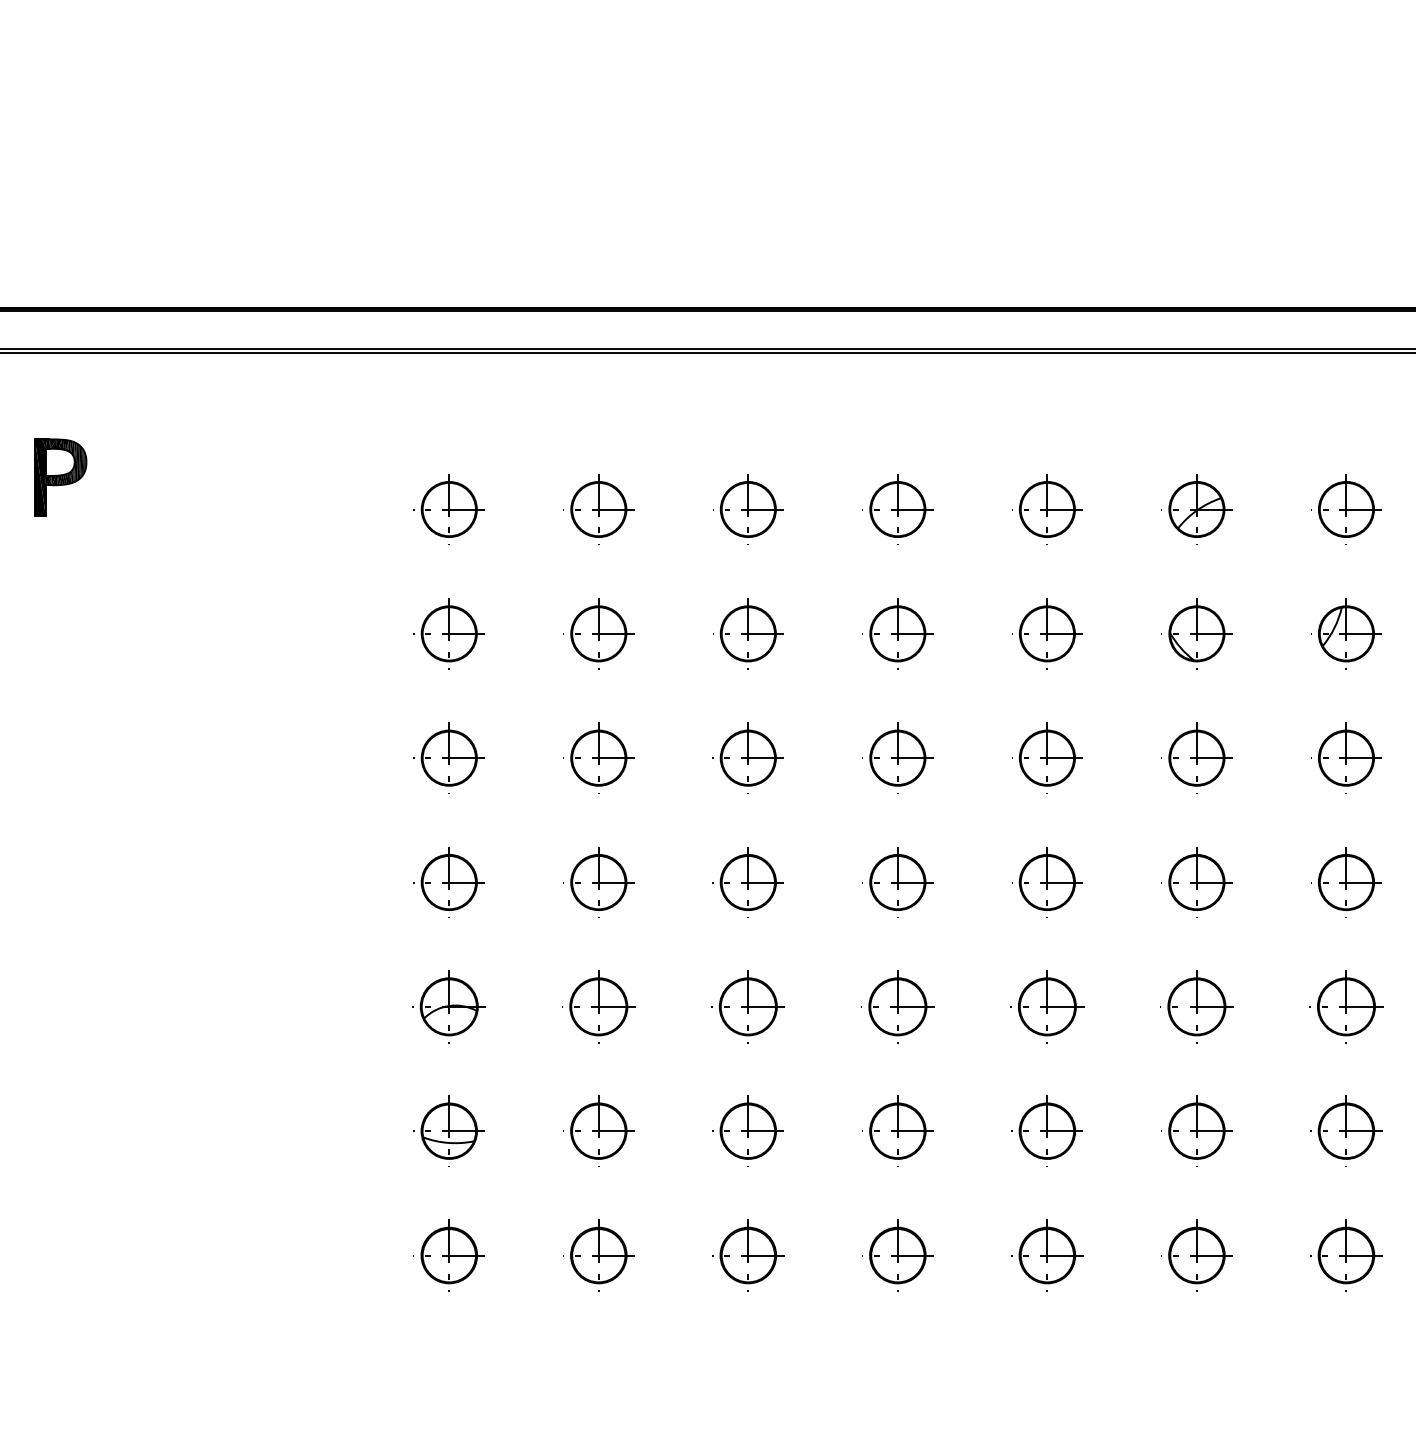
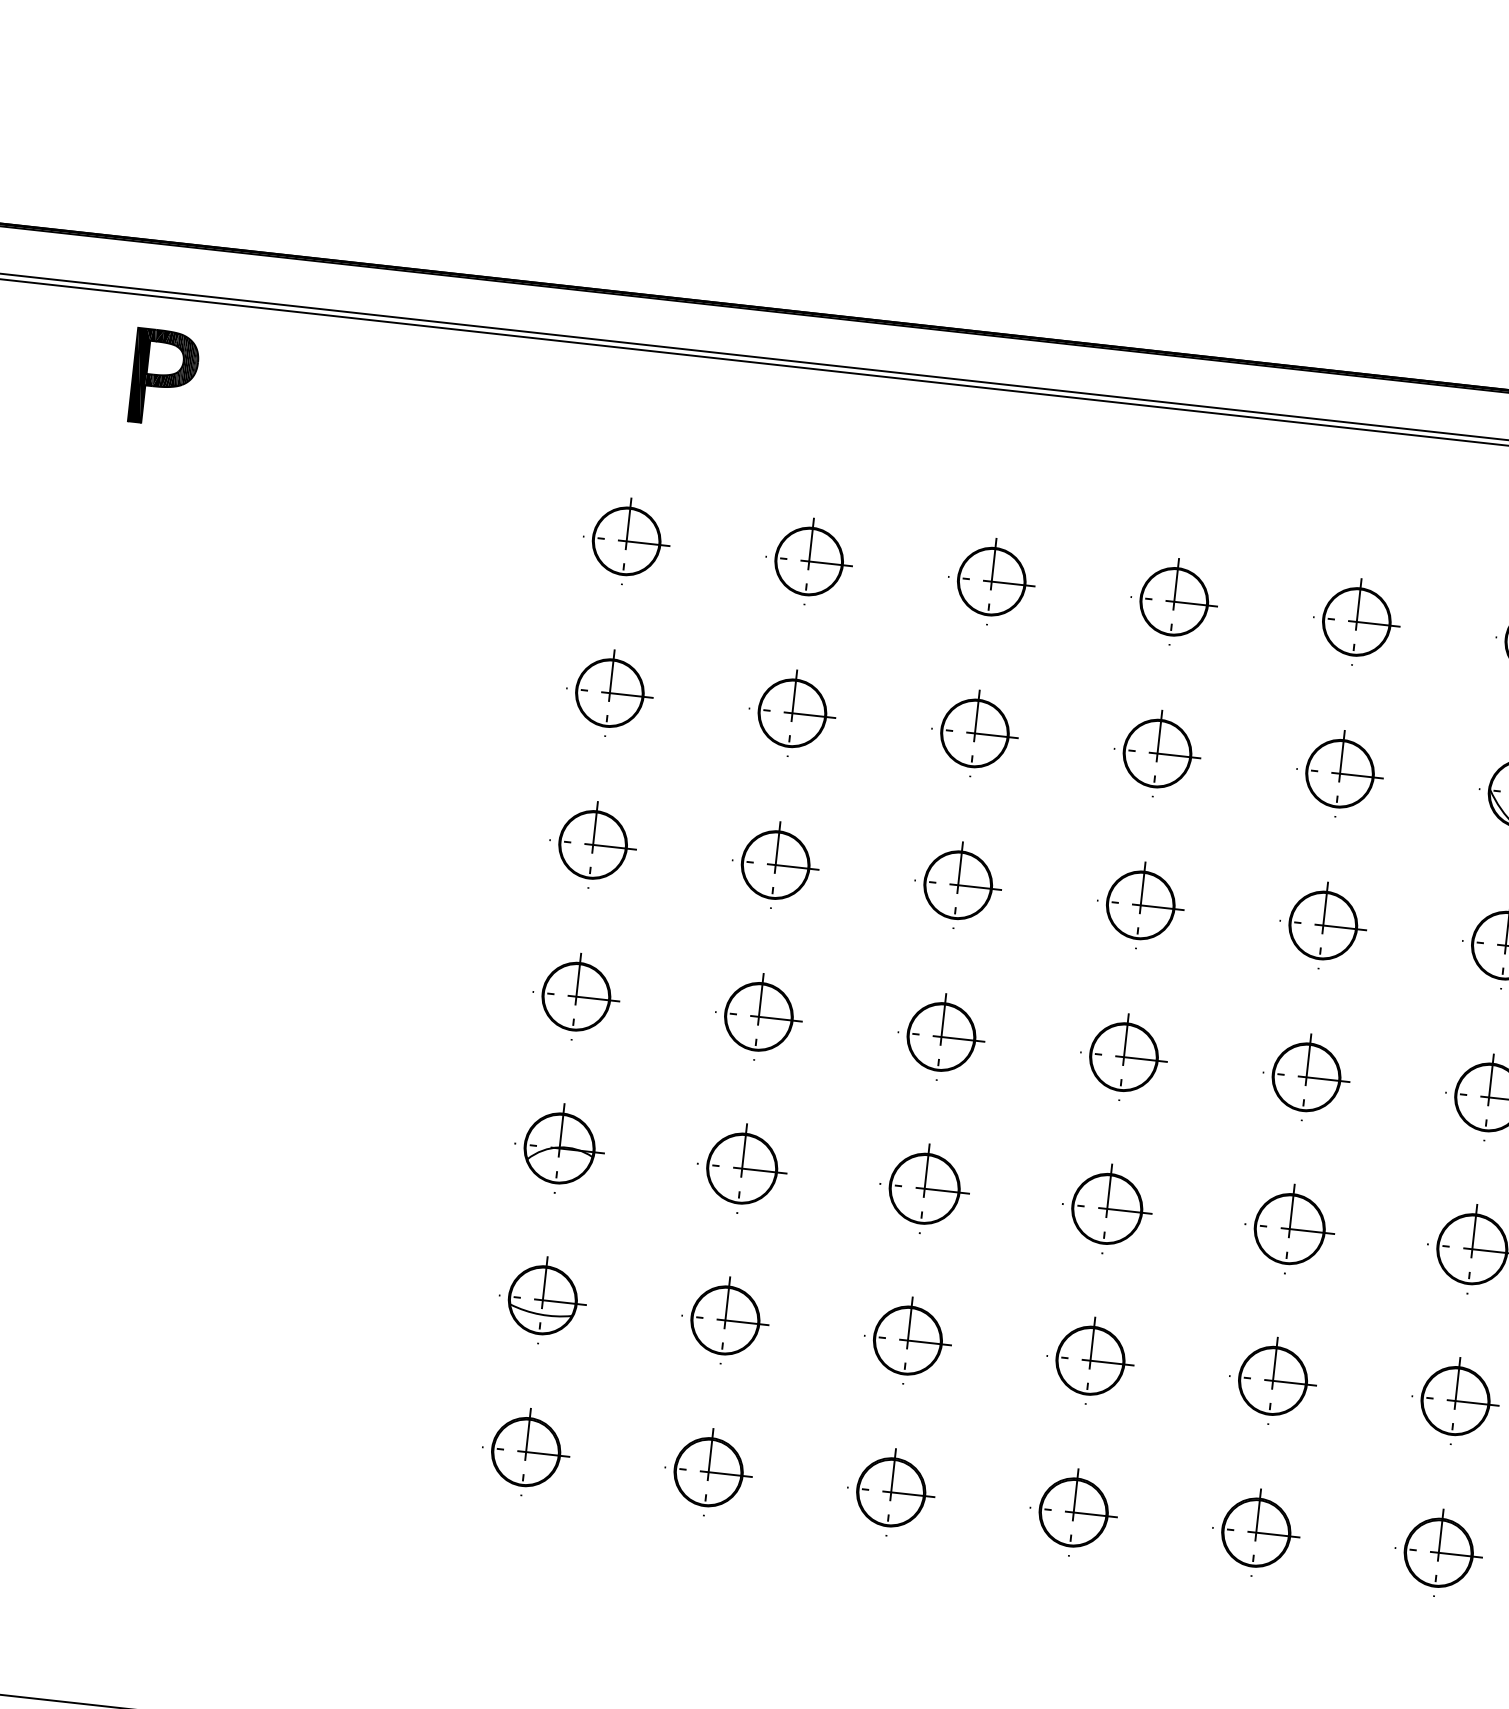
part: (60, 477) -> (164, 377), moved

